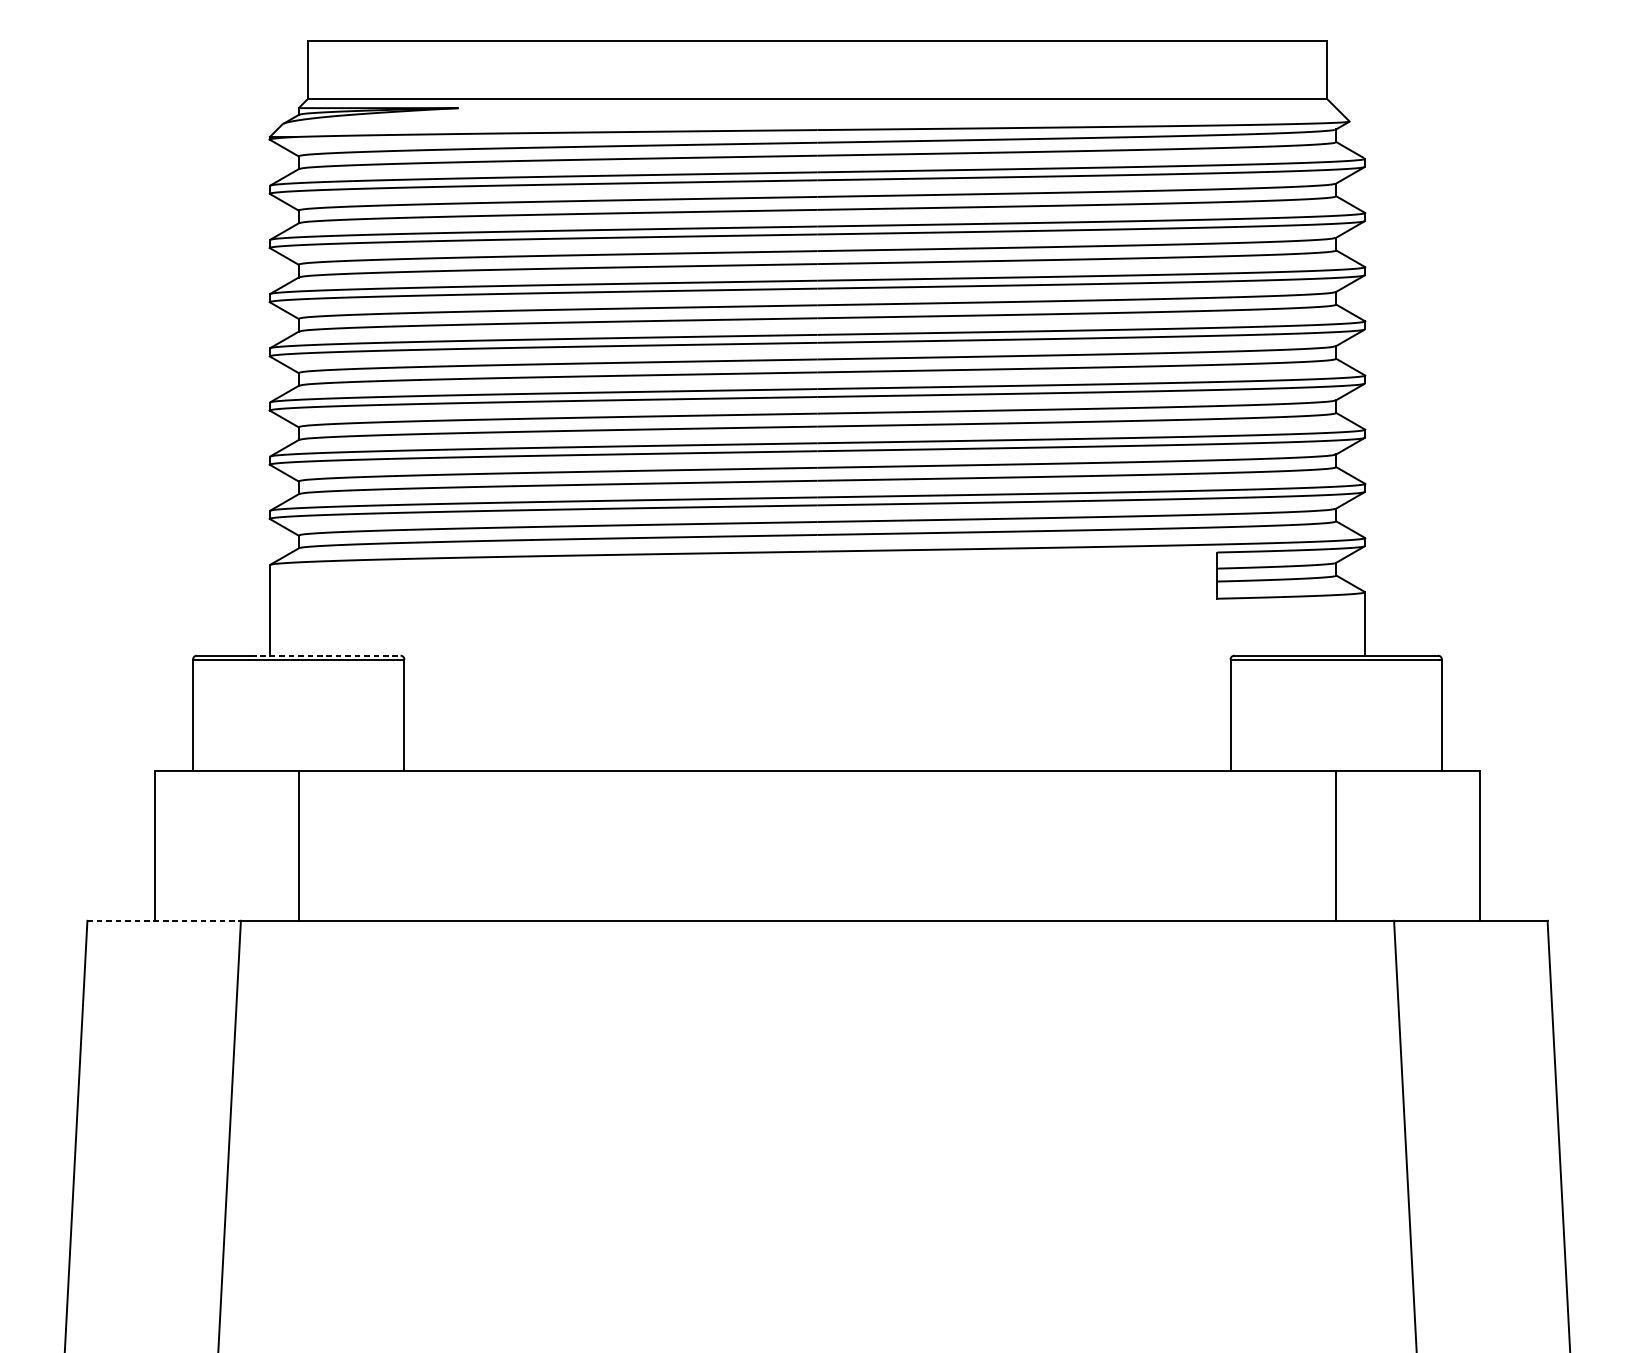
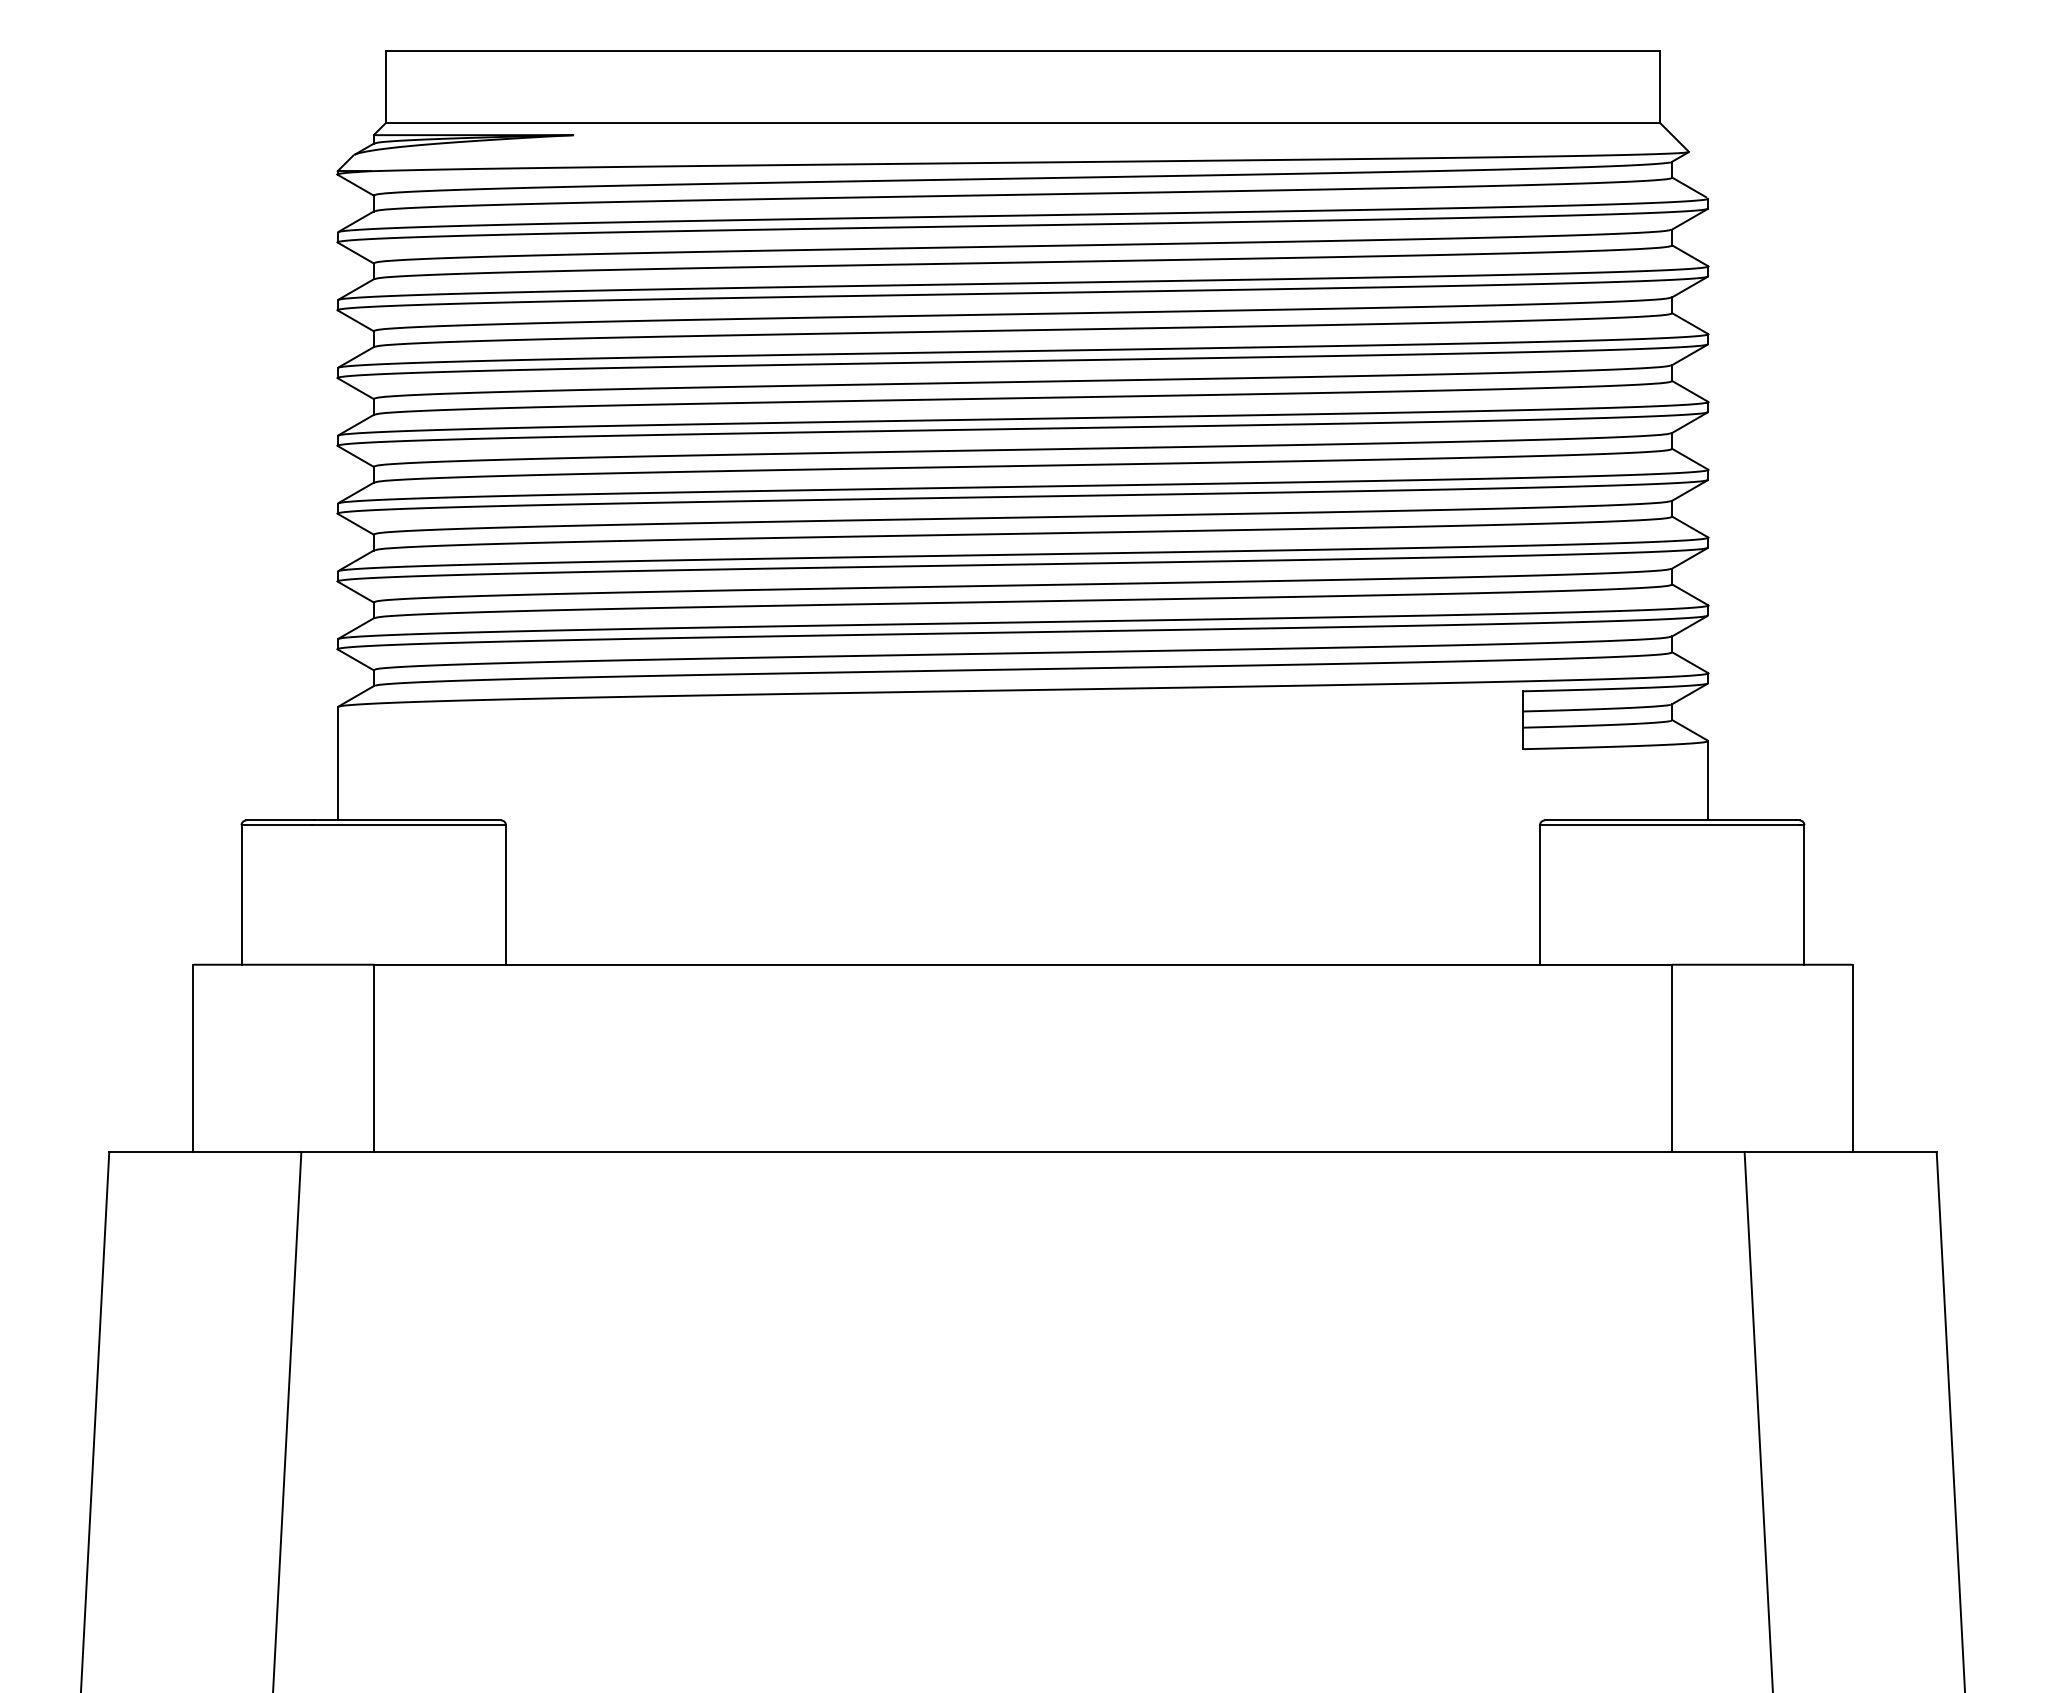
line: (325, 655) -> (407, 820), dashed -> solid
line: (164, 920) -> (205, 1152), dashed -> solid

